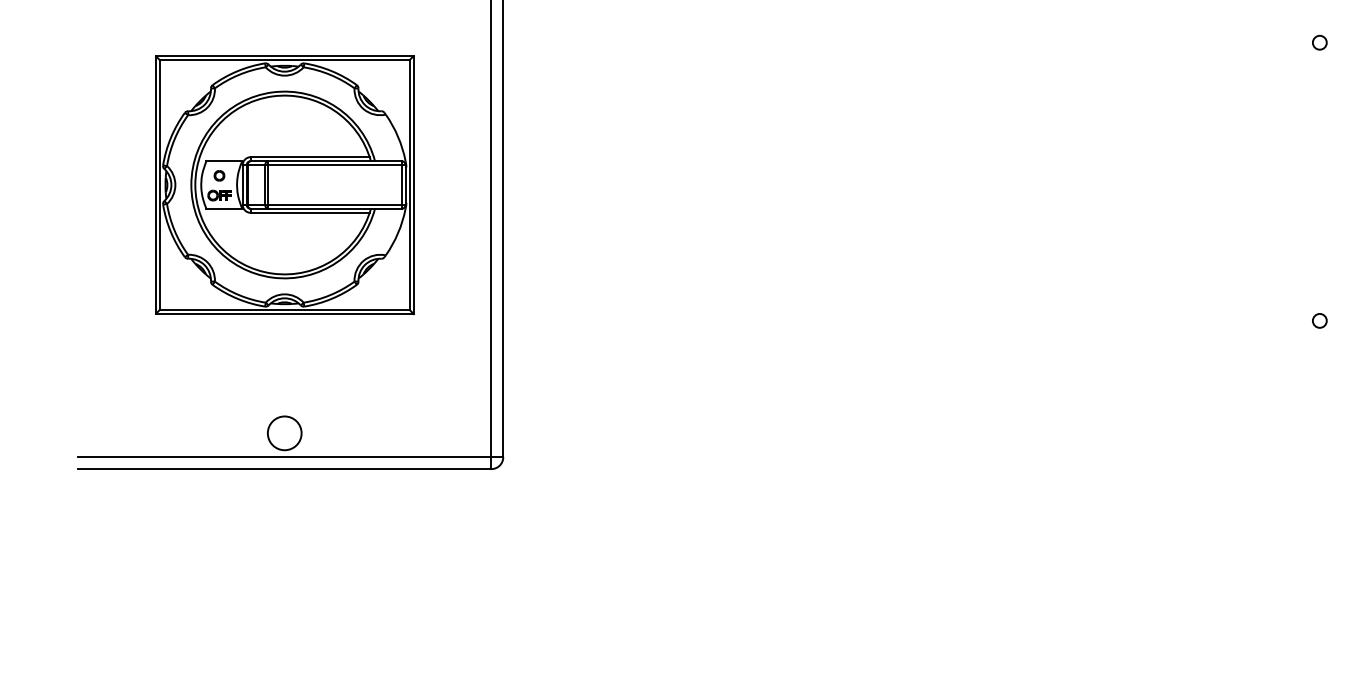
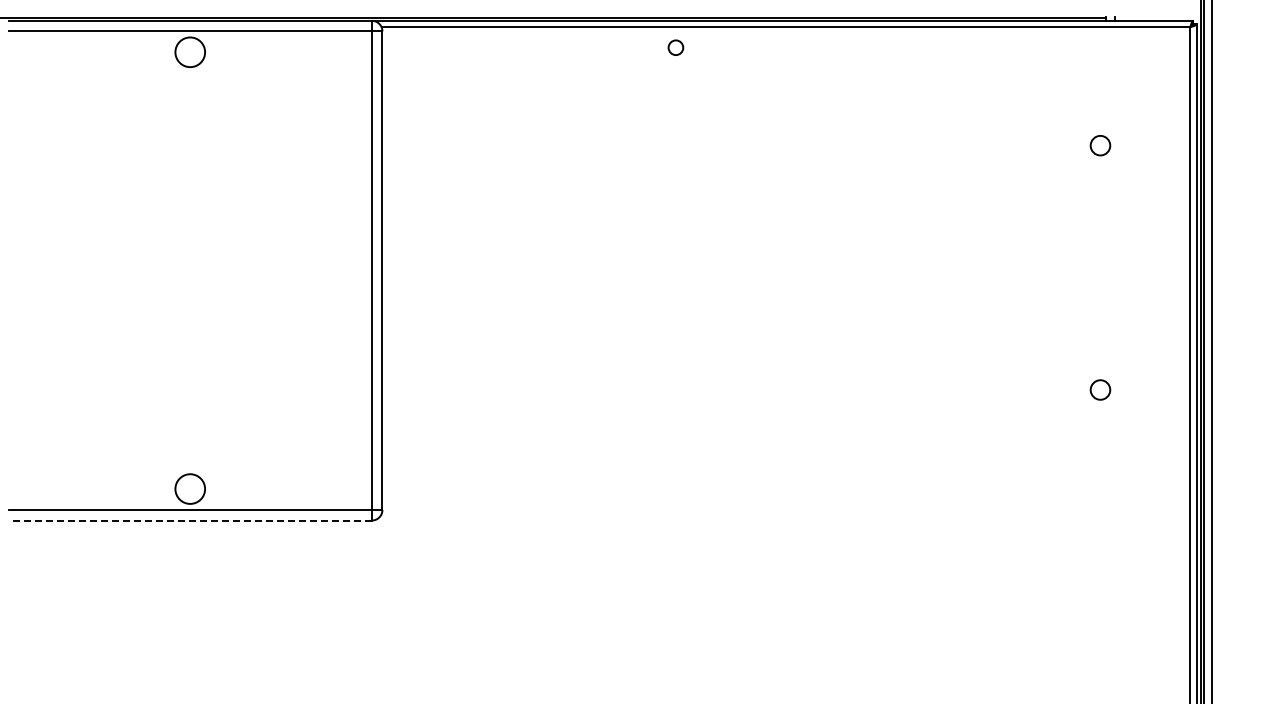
circle: (1319, 42) -> (1100, 145), size x1.6
part: (284, 184) -> (190, 270), removed
circle: (1319, 321) -> (1100, 390), size x1.6
line: (284, 469) -> (190, 520), solid -> dashed

